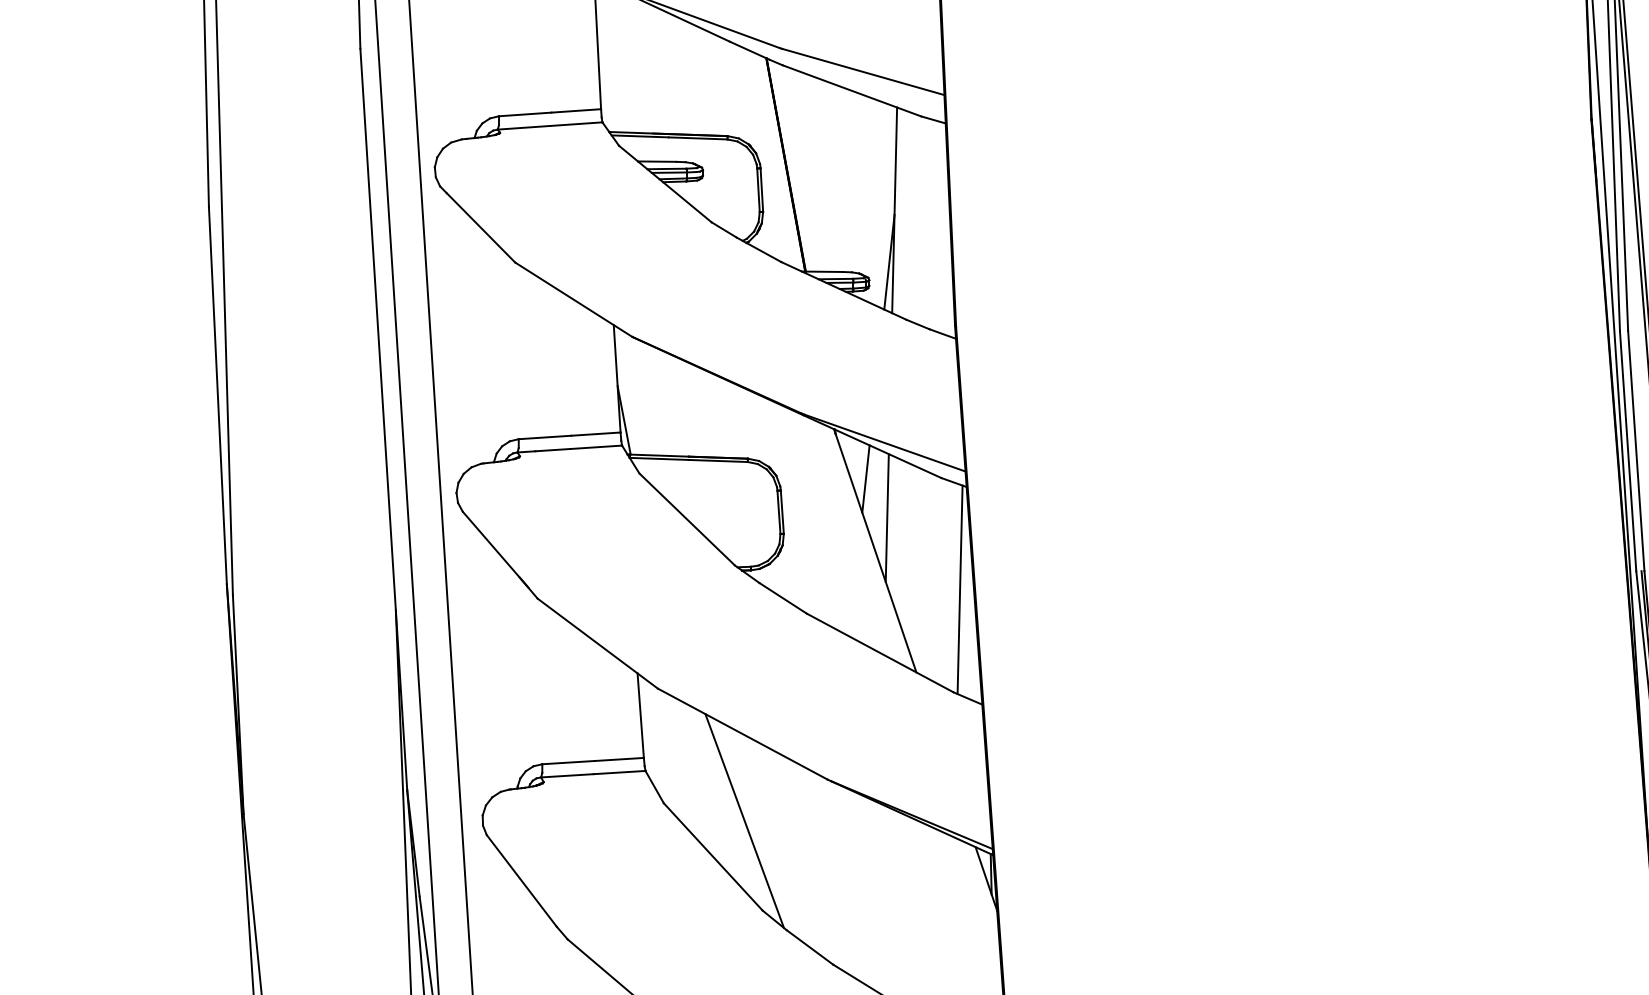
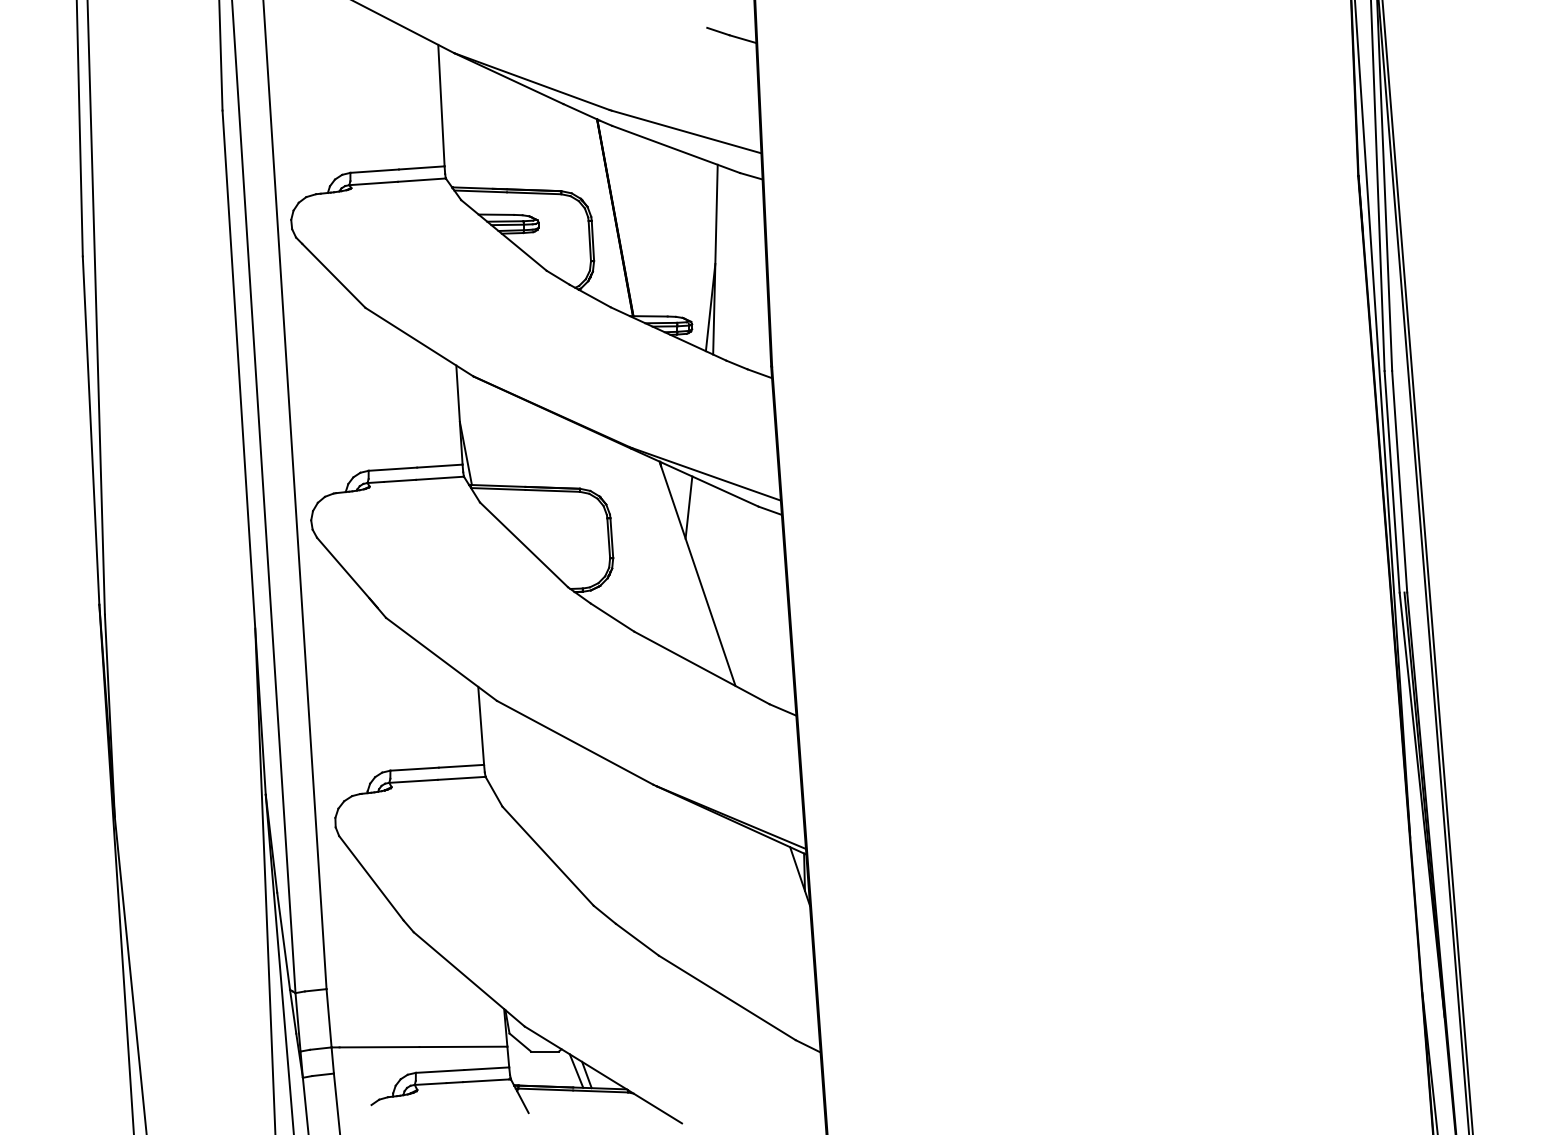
line: (887, 517) -> (708, 543), removed
line: (959, 589) -> (775, 609), removed
line: (744, 820) -> (576, 822), removed

